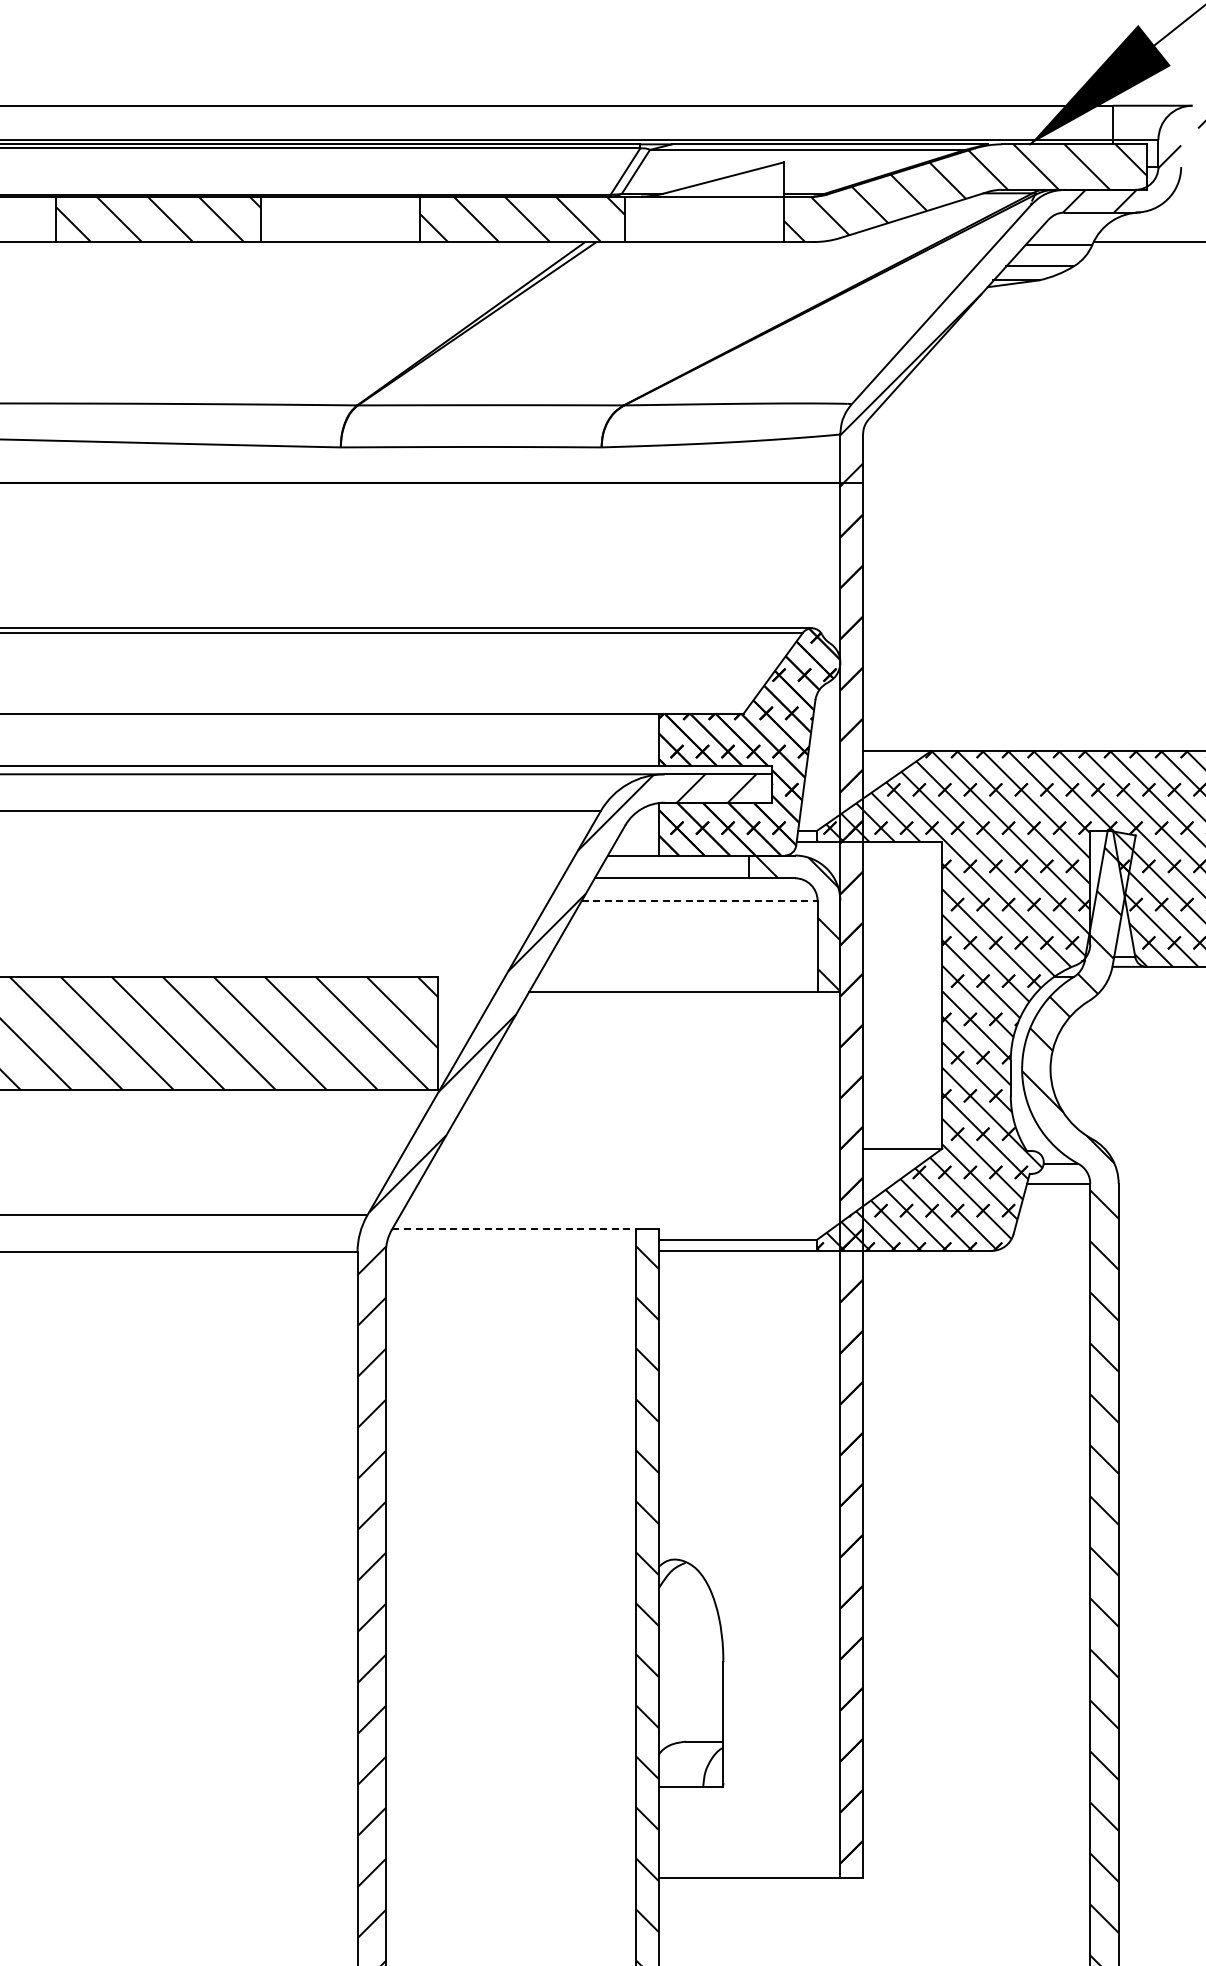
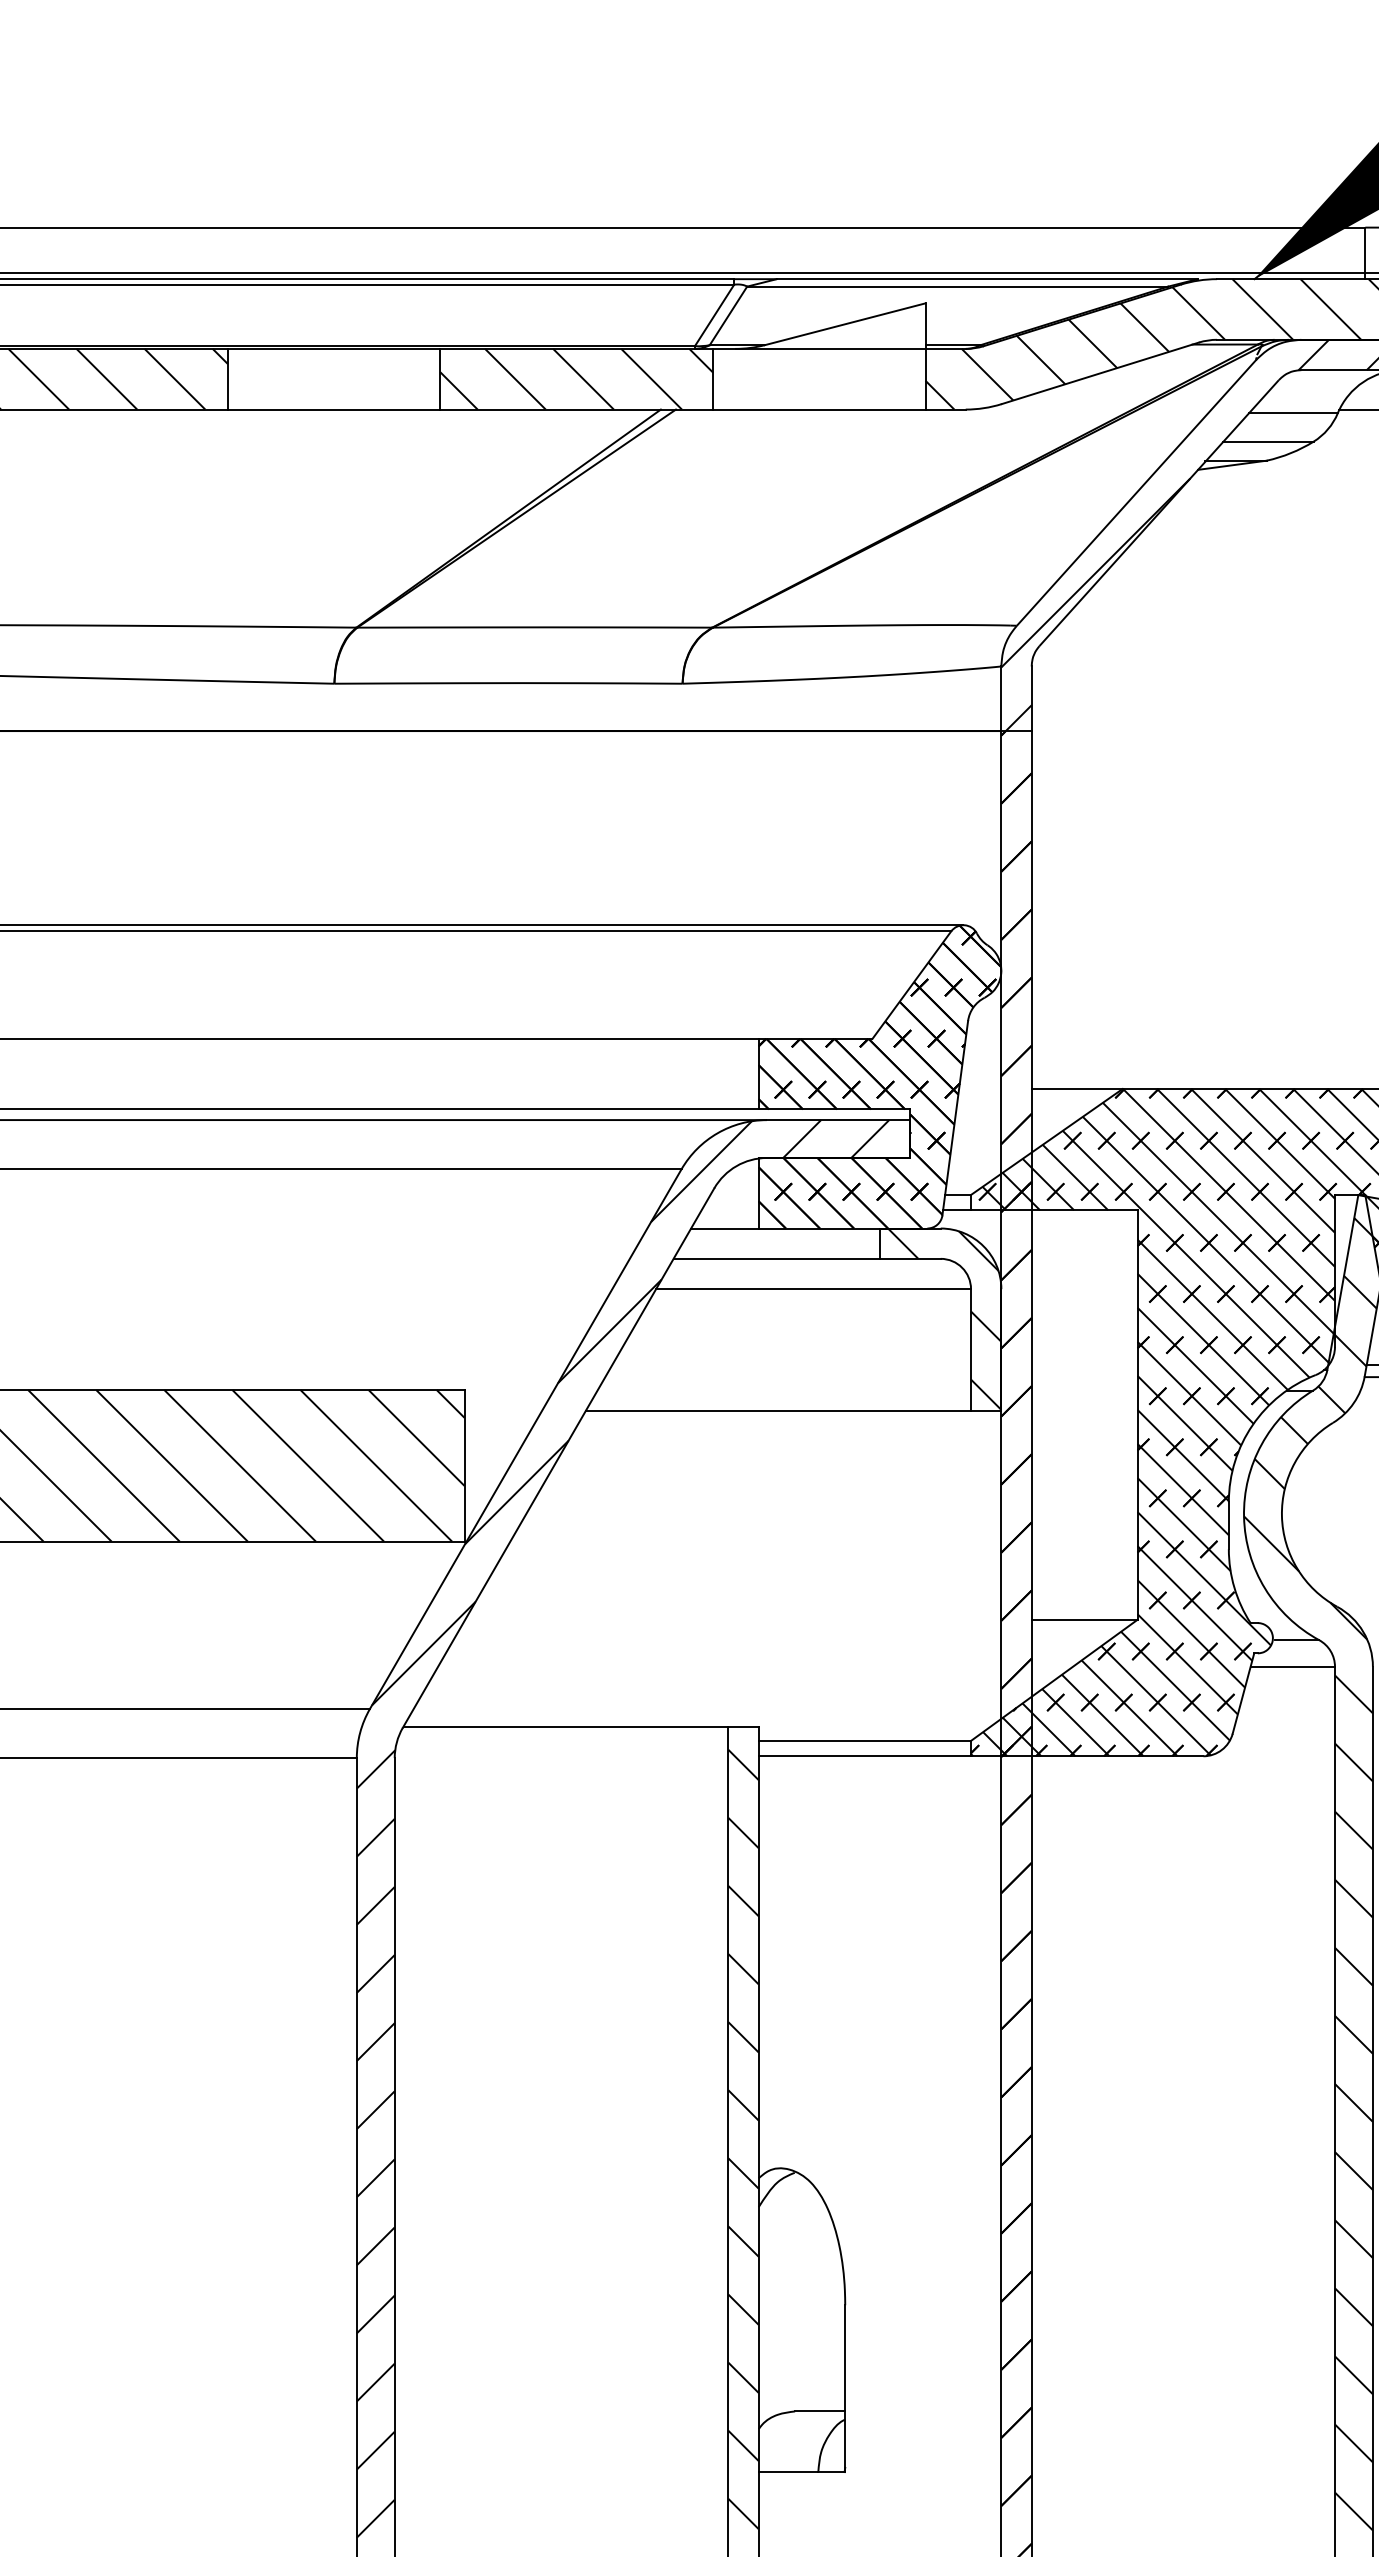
line: (699, 900) -> (813, 1288), dashed -> solid
line: (514, 1228) -> (566, 1726), dashed -> solid

